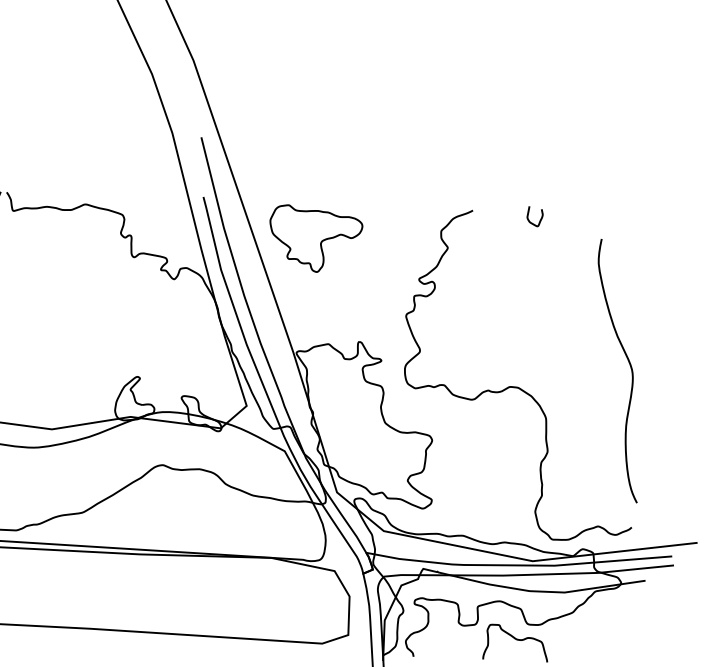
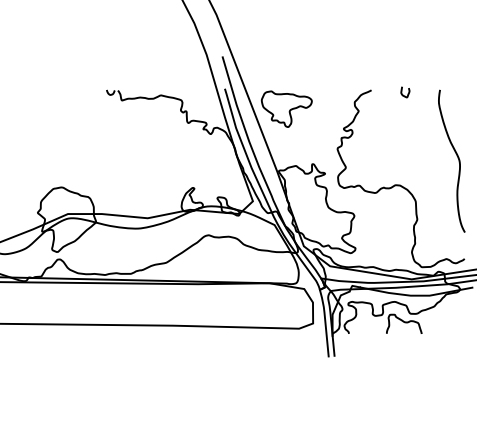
curve: (628, 366) -> (457, 158), moved

